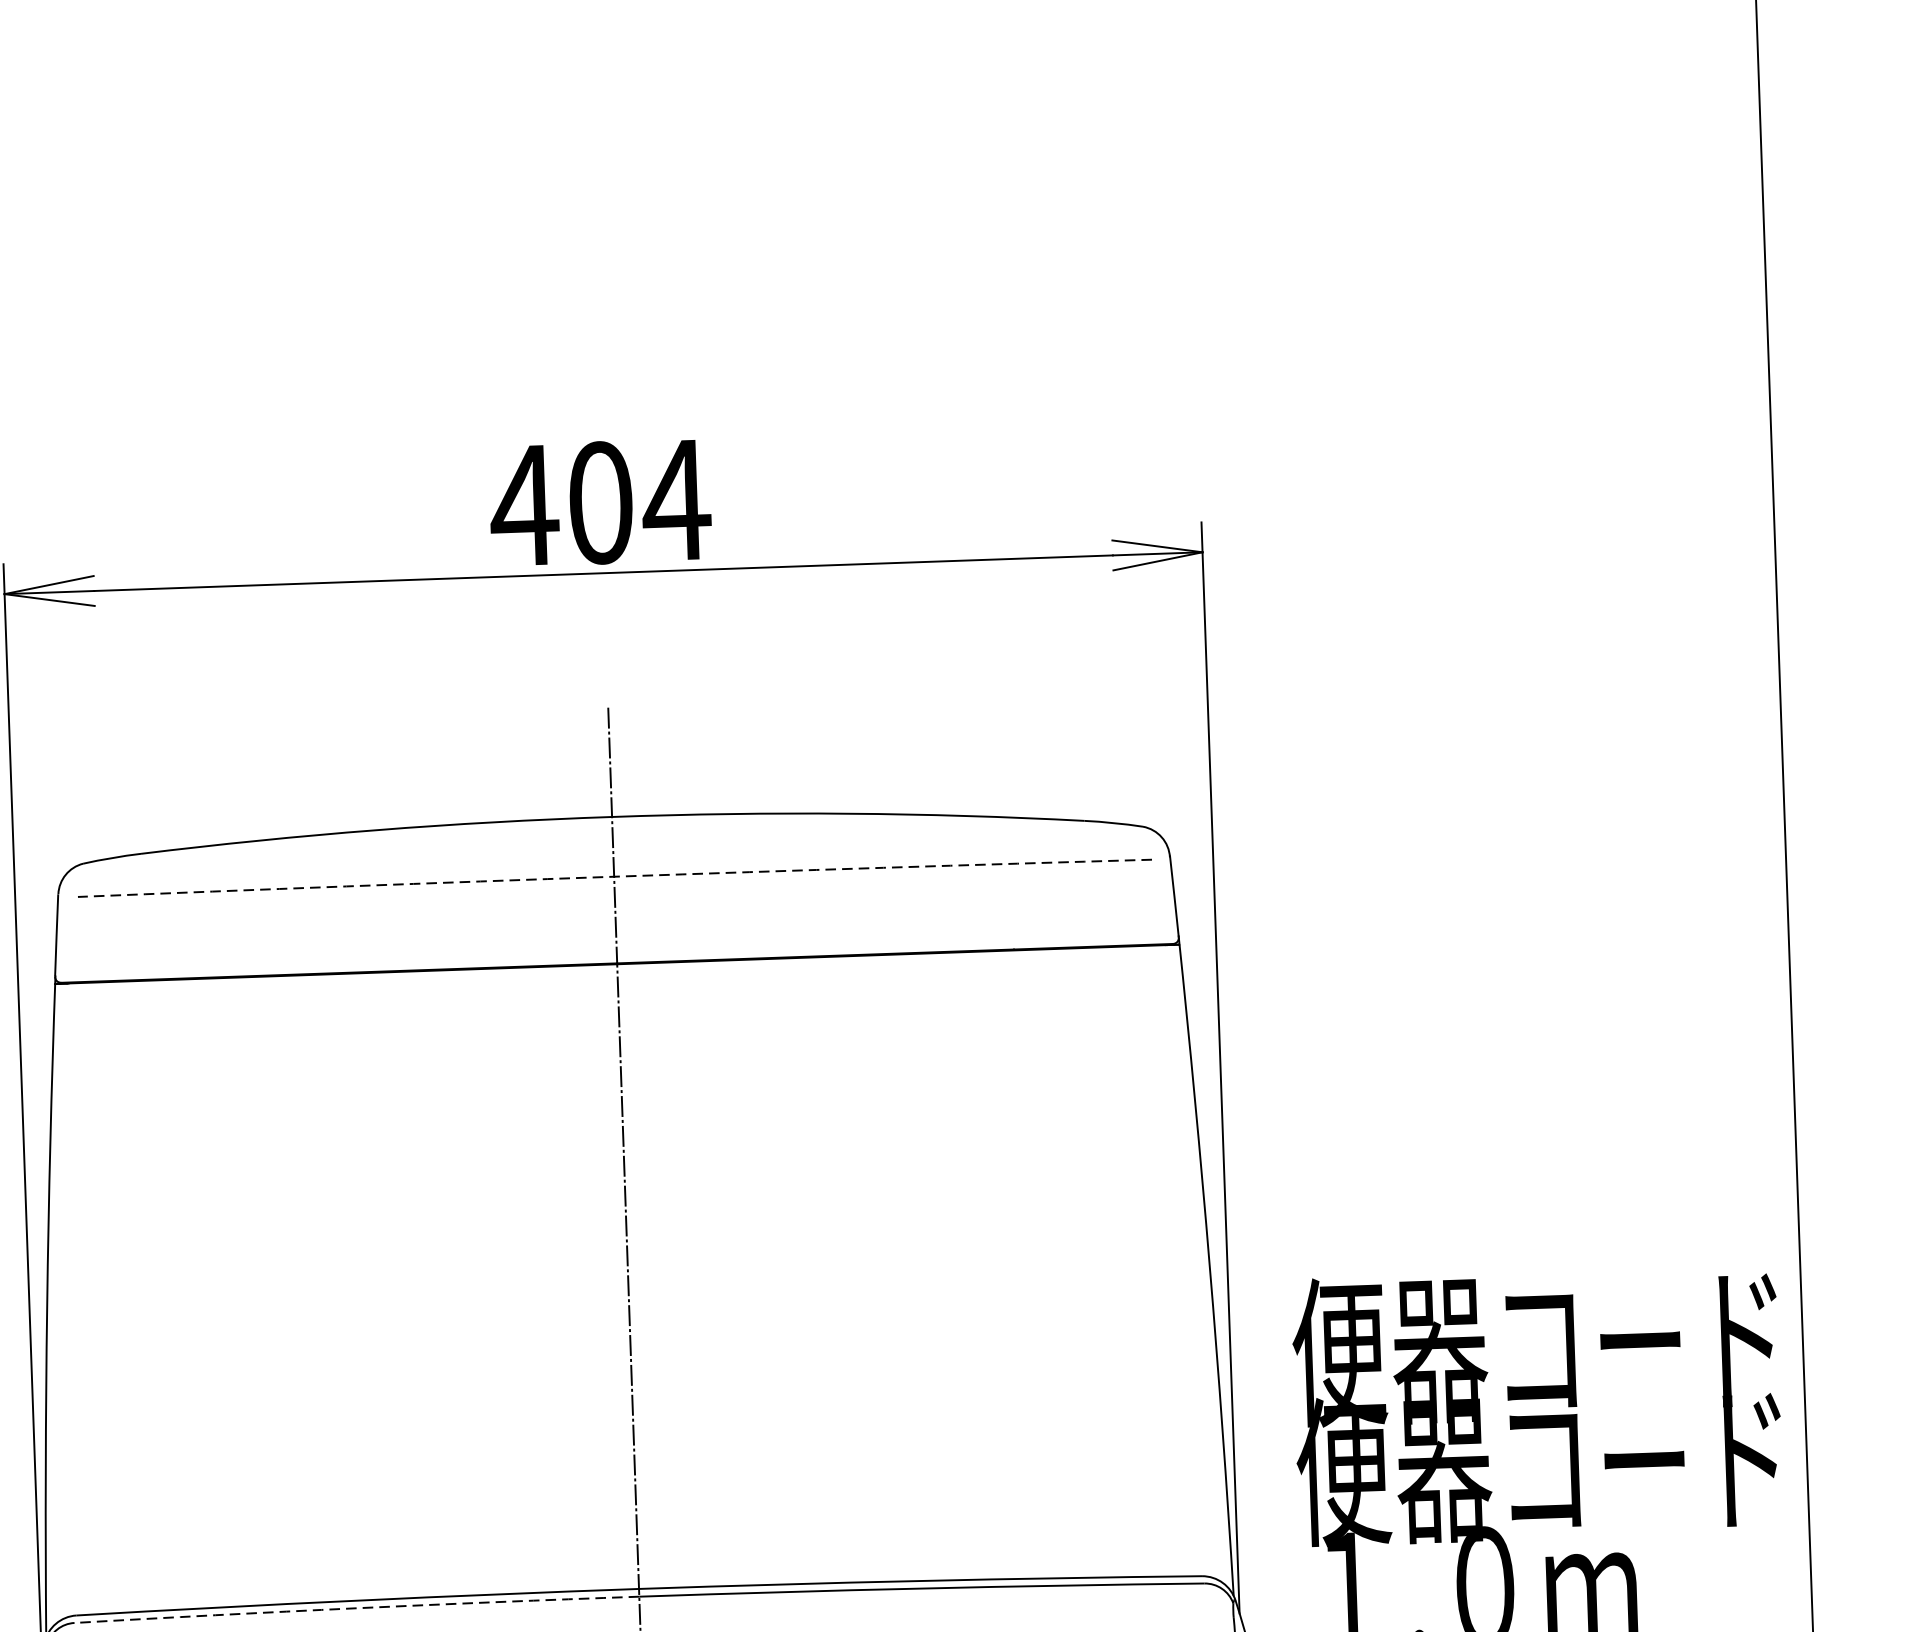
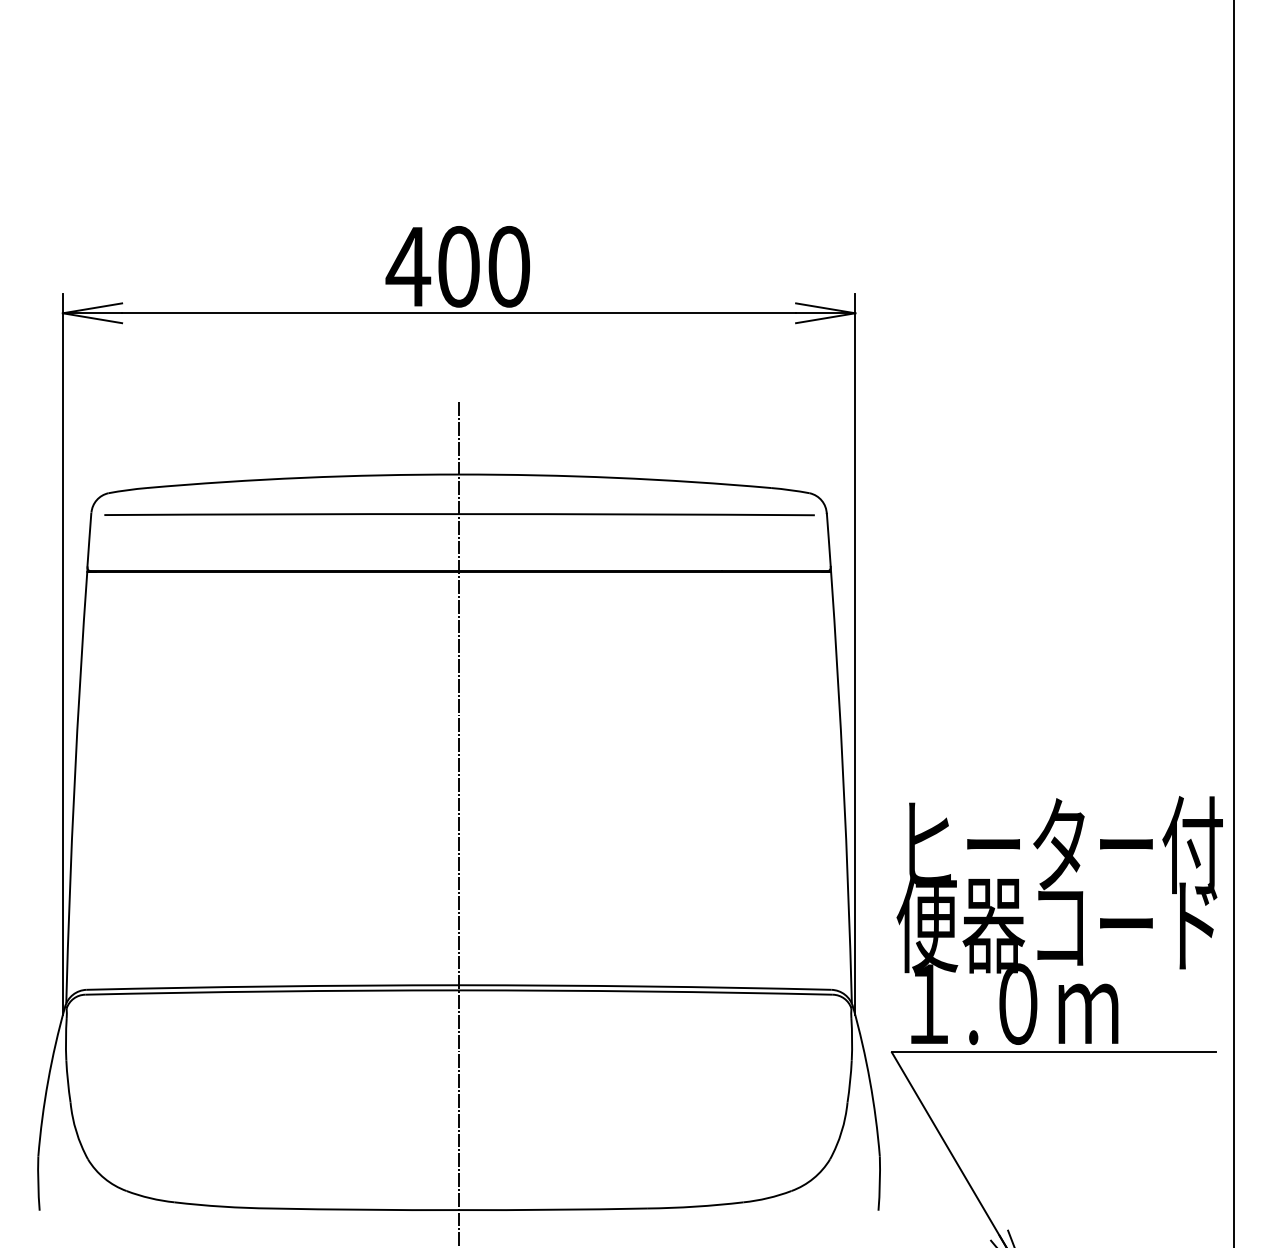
text: (675, 499) -> (508, 266), 404 -> 400
arc: (614, 877) -> (459, 514), dashed -> solid
text: (1539, 1344) -> (1059, 844), 便器コード -> ヒーター付
arc: (357, 1608) -> (272, 991), dashed -> solid

